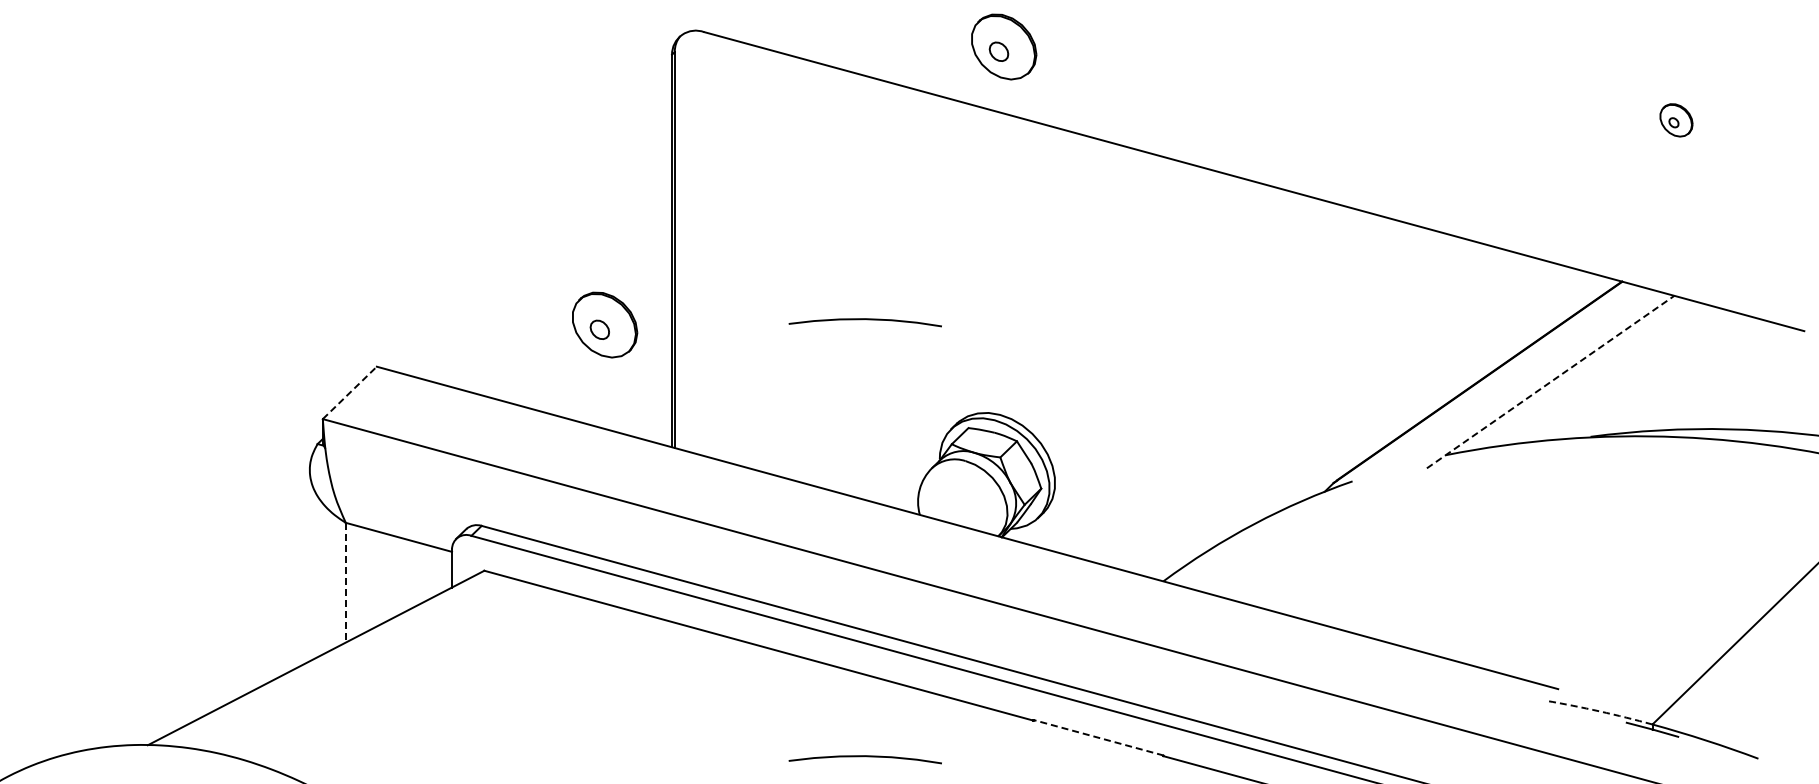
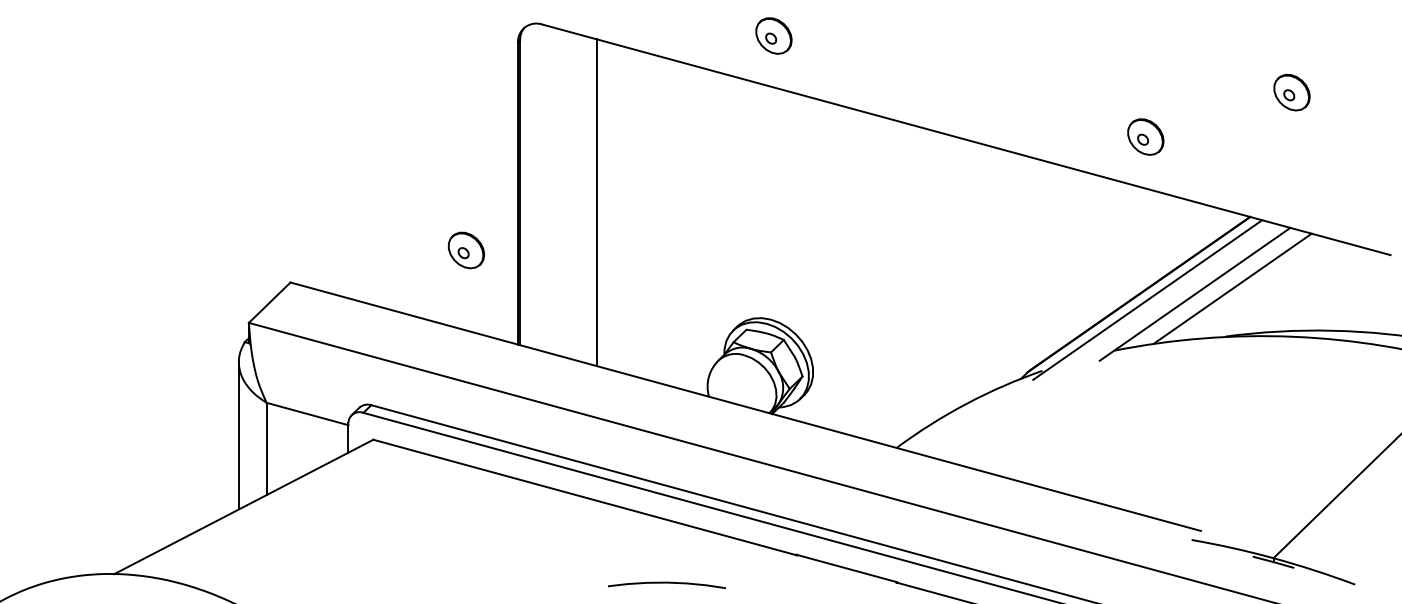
part: (1004, 46) -> (774, 35), size x0.71
part: (1676, 120) -> (1292, 92), size x1.43
part: (1486, 178) -> (1145, 137), added
line: (774, 263) -> (596, 202), added
curve: (864, 320) -> (666, 246), removed
part: (605, 325) -> (466, 250), size x0.71
line: (1599, 374) -> (1232, 288), added
line: (1550, 382) -> (1194, 294), dashed -> solid
line: (1488, 389) -> (1147, 300), added
line: (349, 392) -> (269, 302), dashed -> solid
line: (309, 565) -> (238, 435), added
line: (345, 582) -> (266, 448), dashed -> solid
arc: (1599, 711) -> (1232, 548), dashed -> solid
line: (1098, 737) -> (846, 568), dashed -> solid

